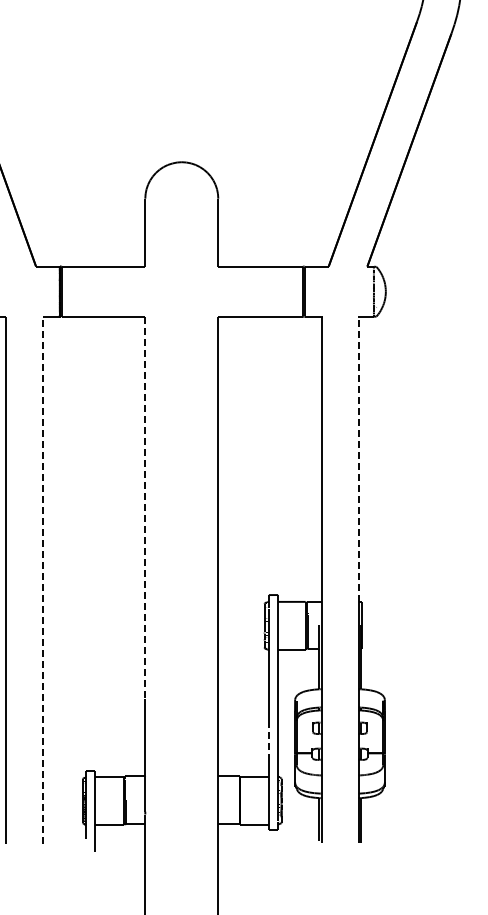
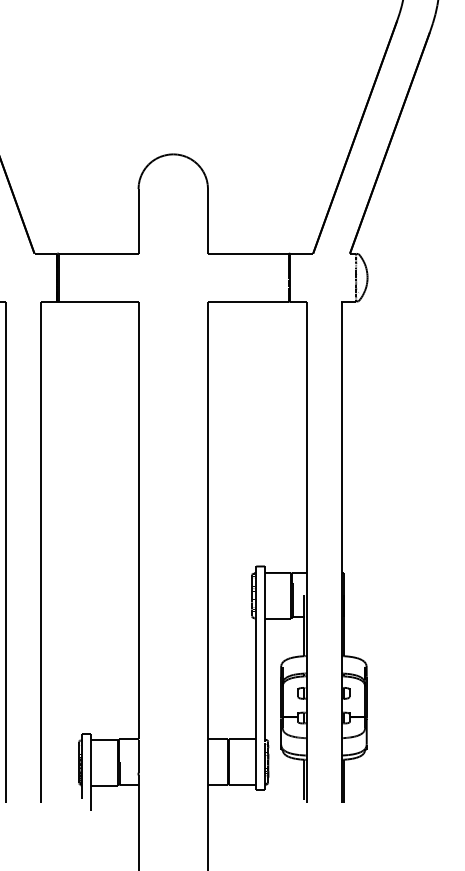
line: (358, 459) -> (341, 437), dashed -> solid
line: (145, 508) -> (138, 484), dashed -> solid
line: (42, 580) -> (40, 552), dashed -> solid
line: (268, 742) -> (255, 706), dashed -> solid

